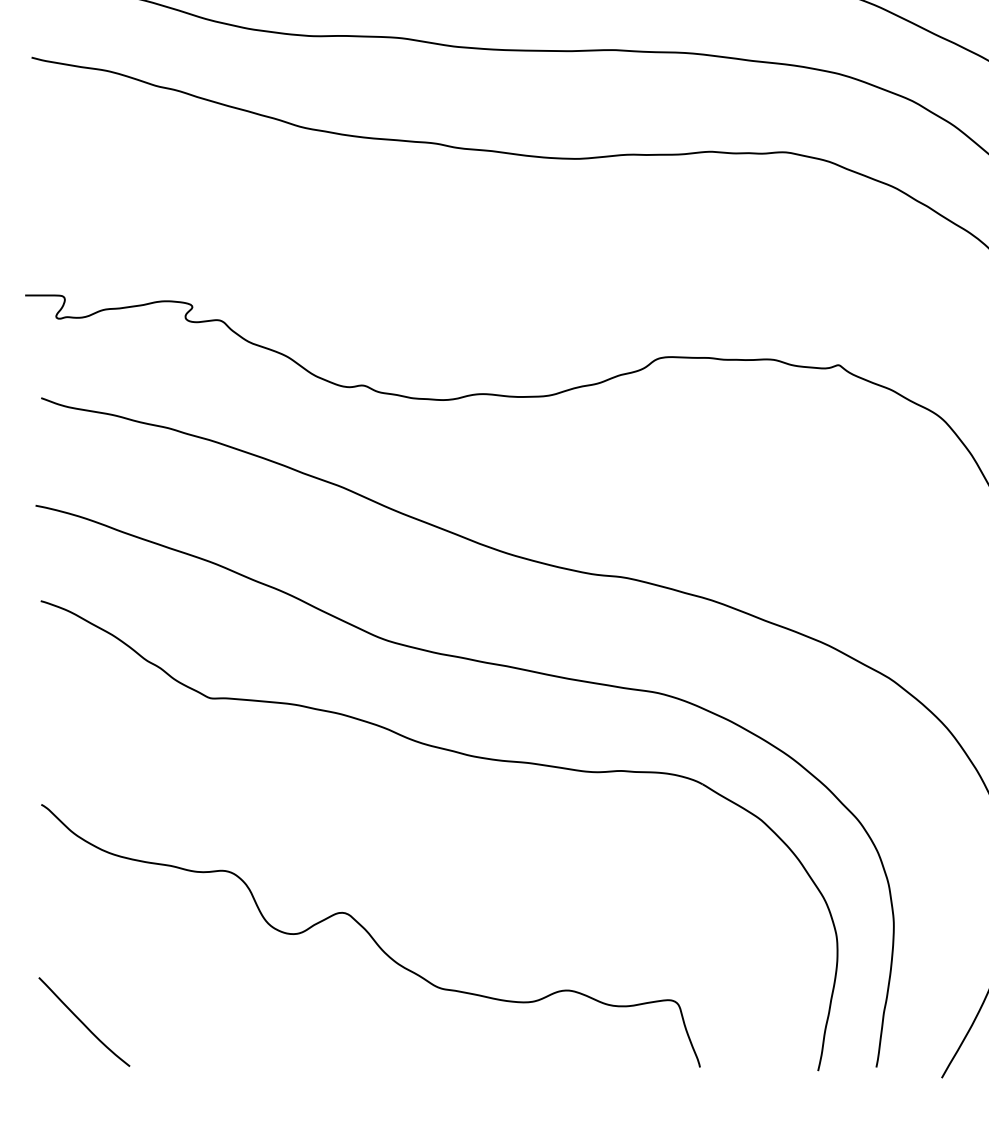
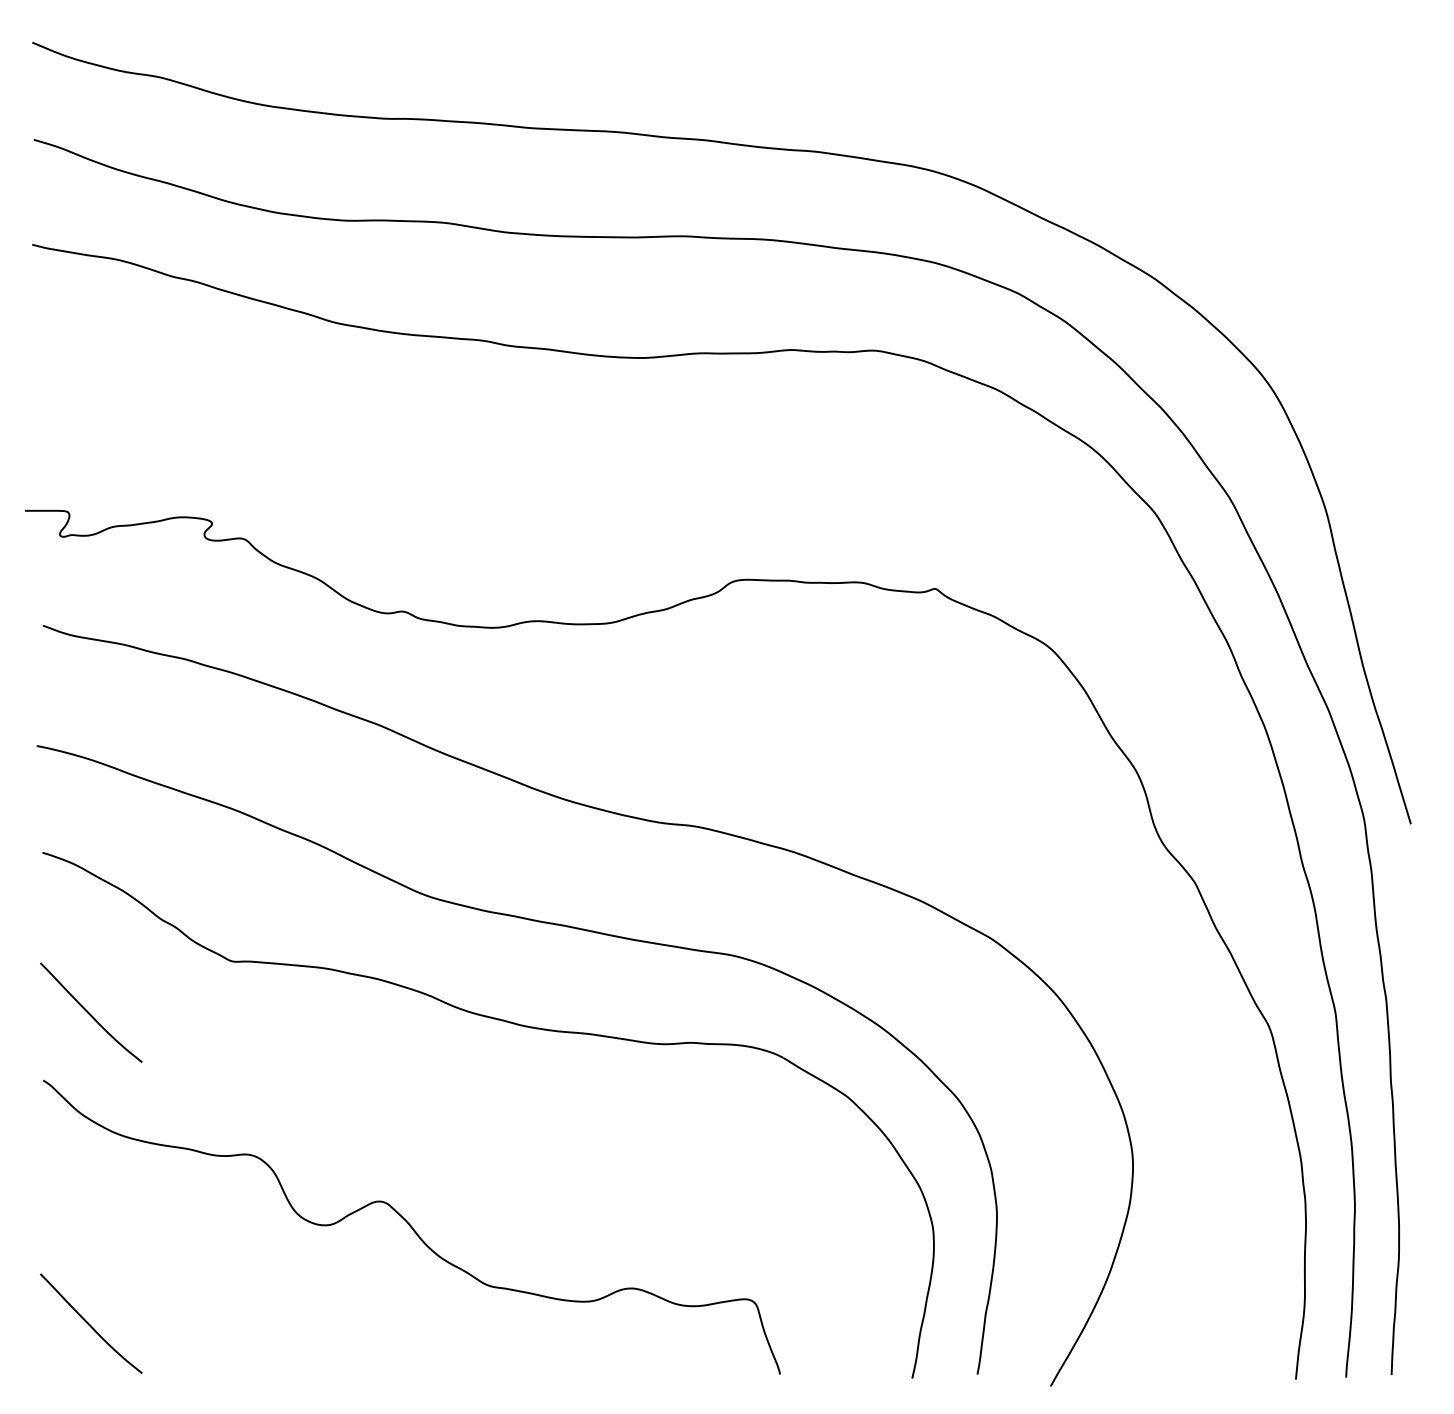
curve: (83, 744) -> (90, 1013), added

